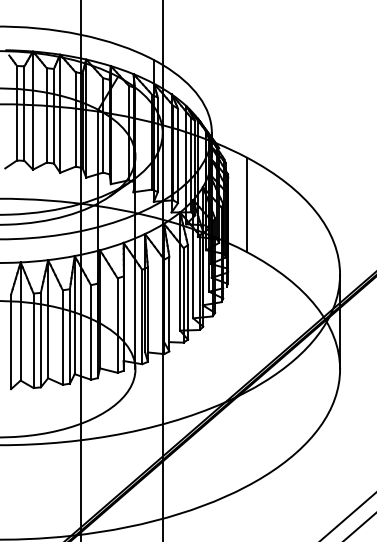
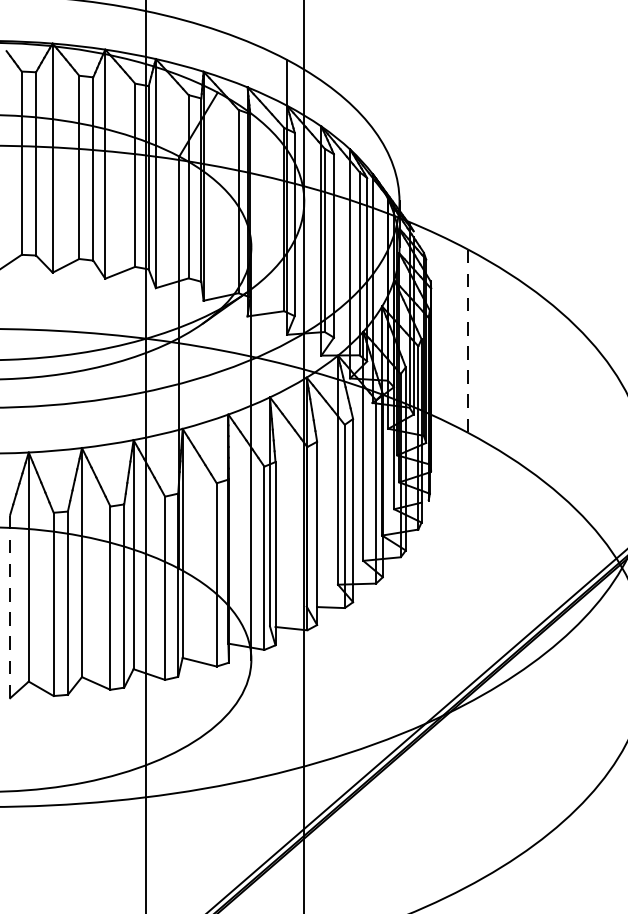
line: (247, 205) -> (468, 342), solid -> dashed
line: (11, 341) -> (10, 605), solid -> dashed

